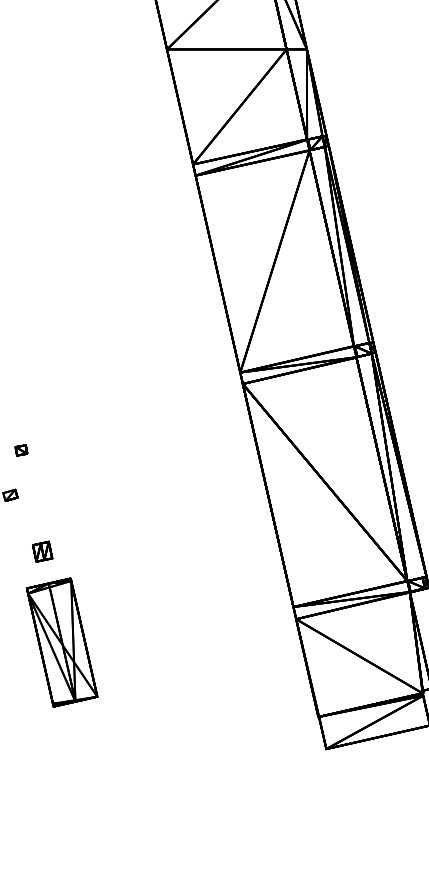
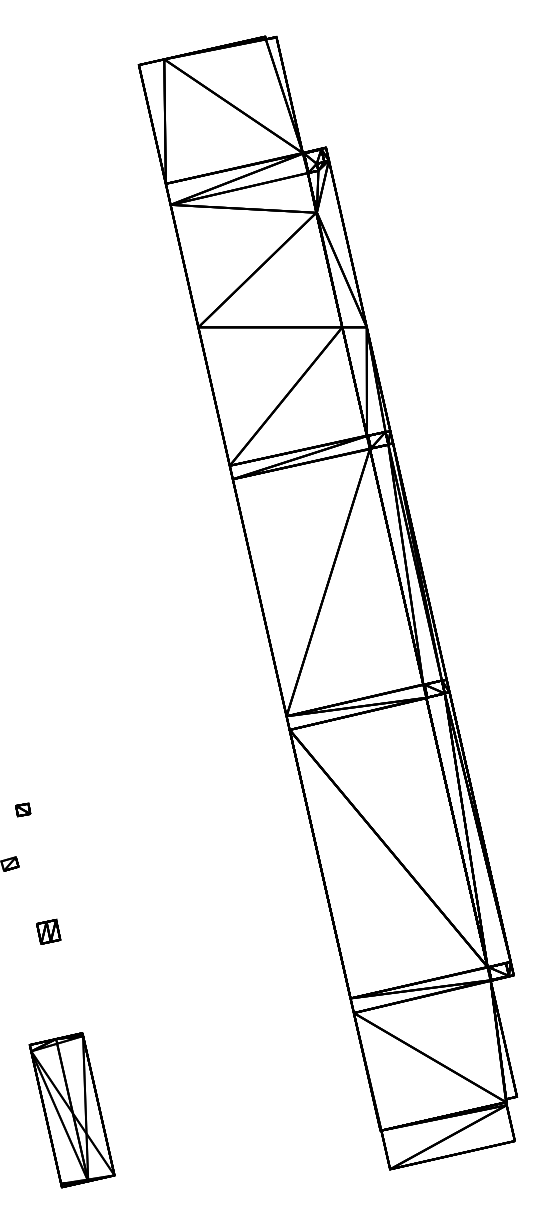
part: (61, 642) -> (71, 1110), moved

